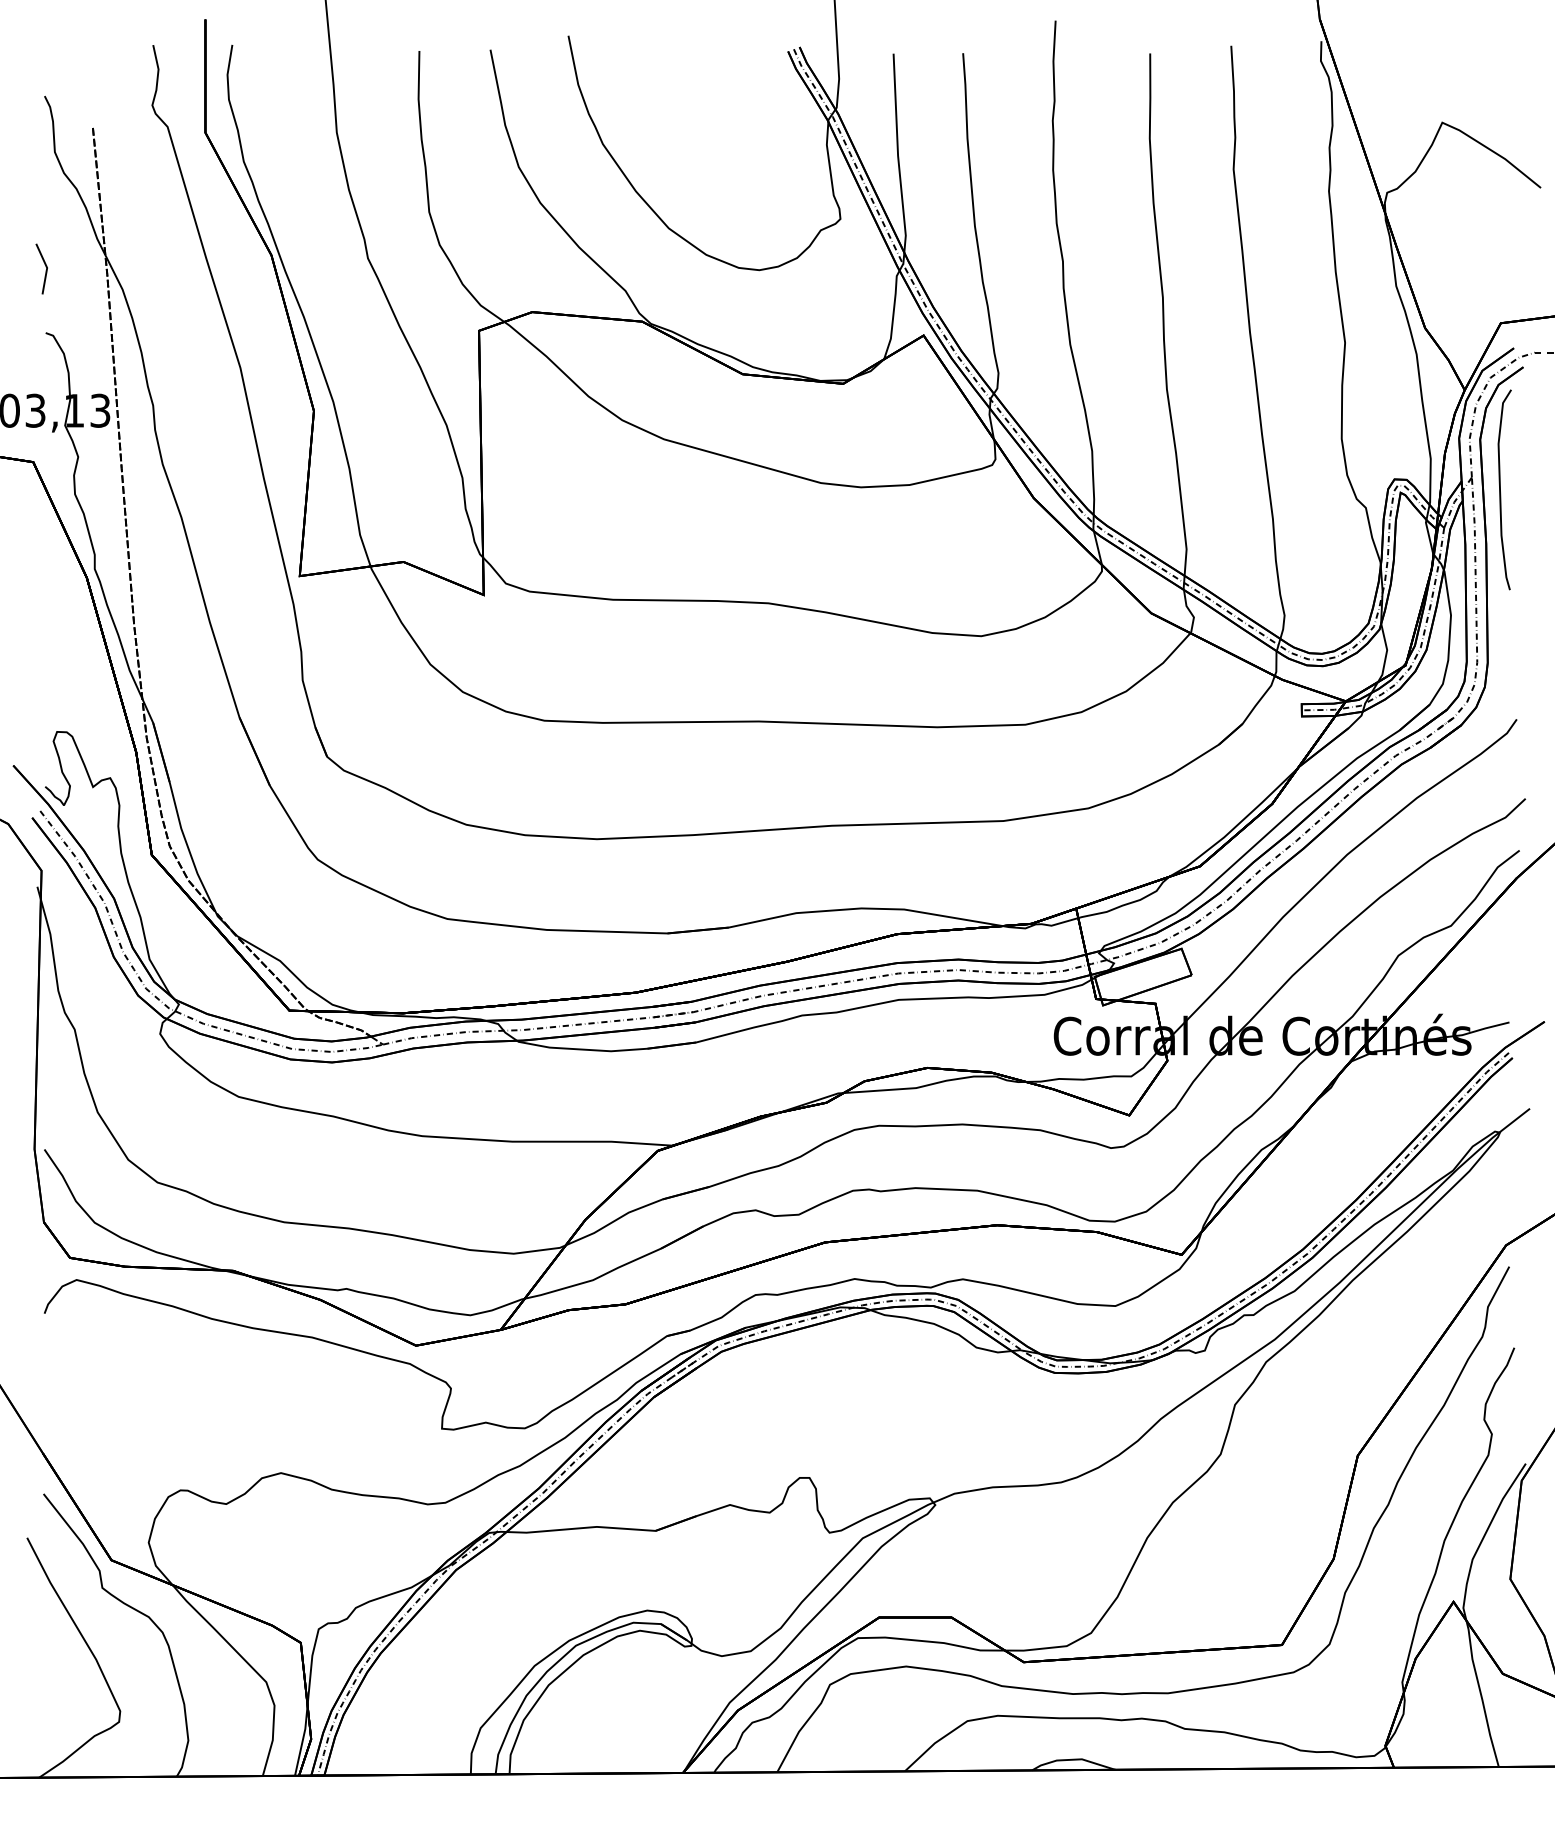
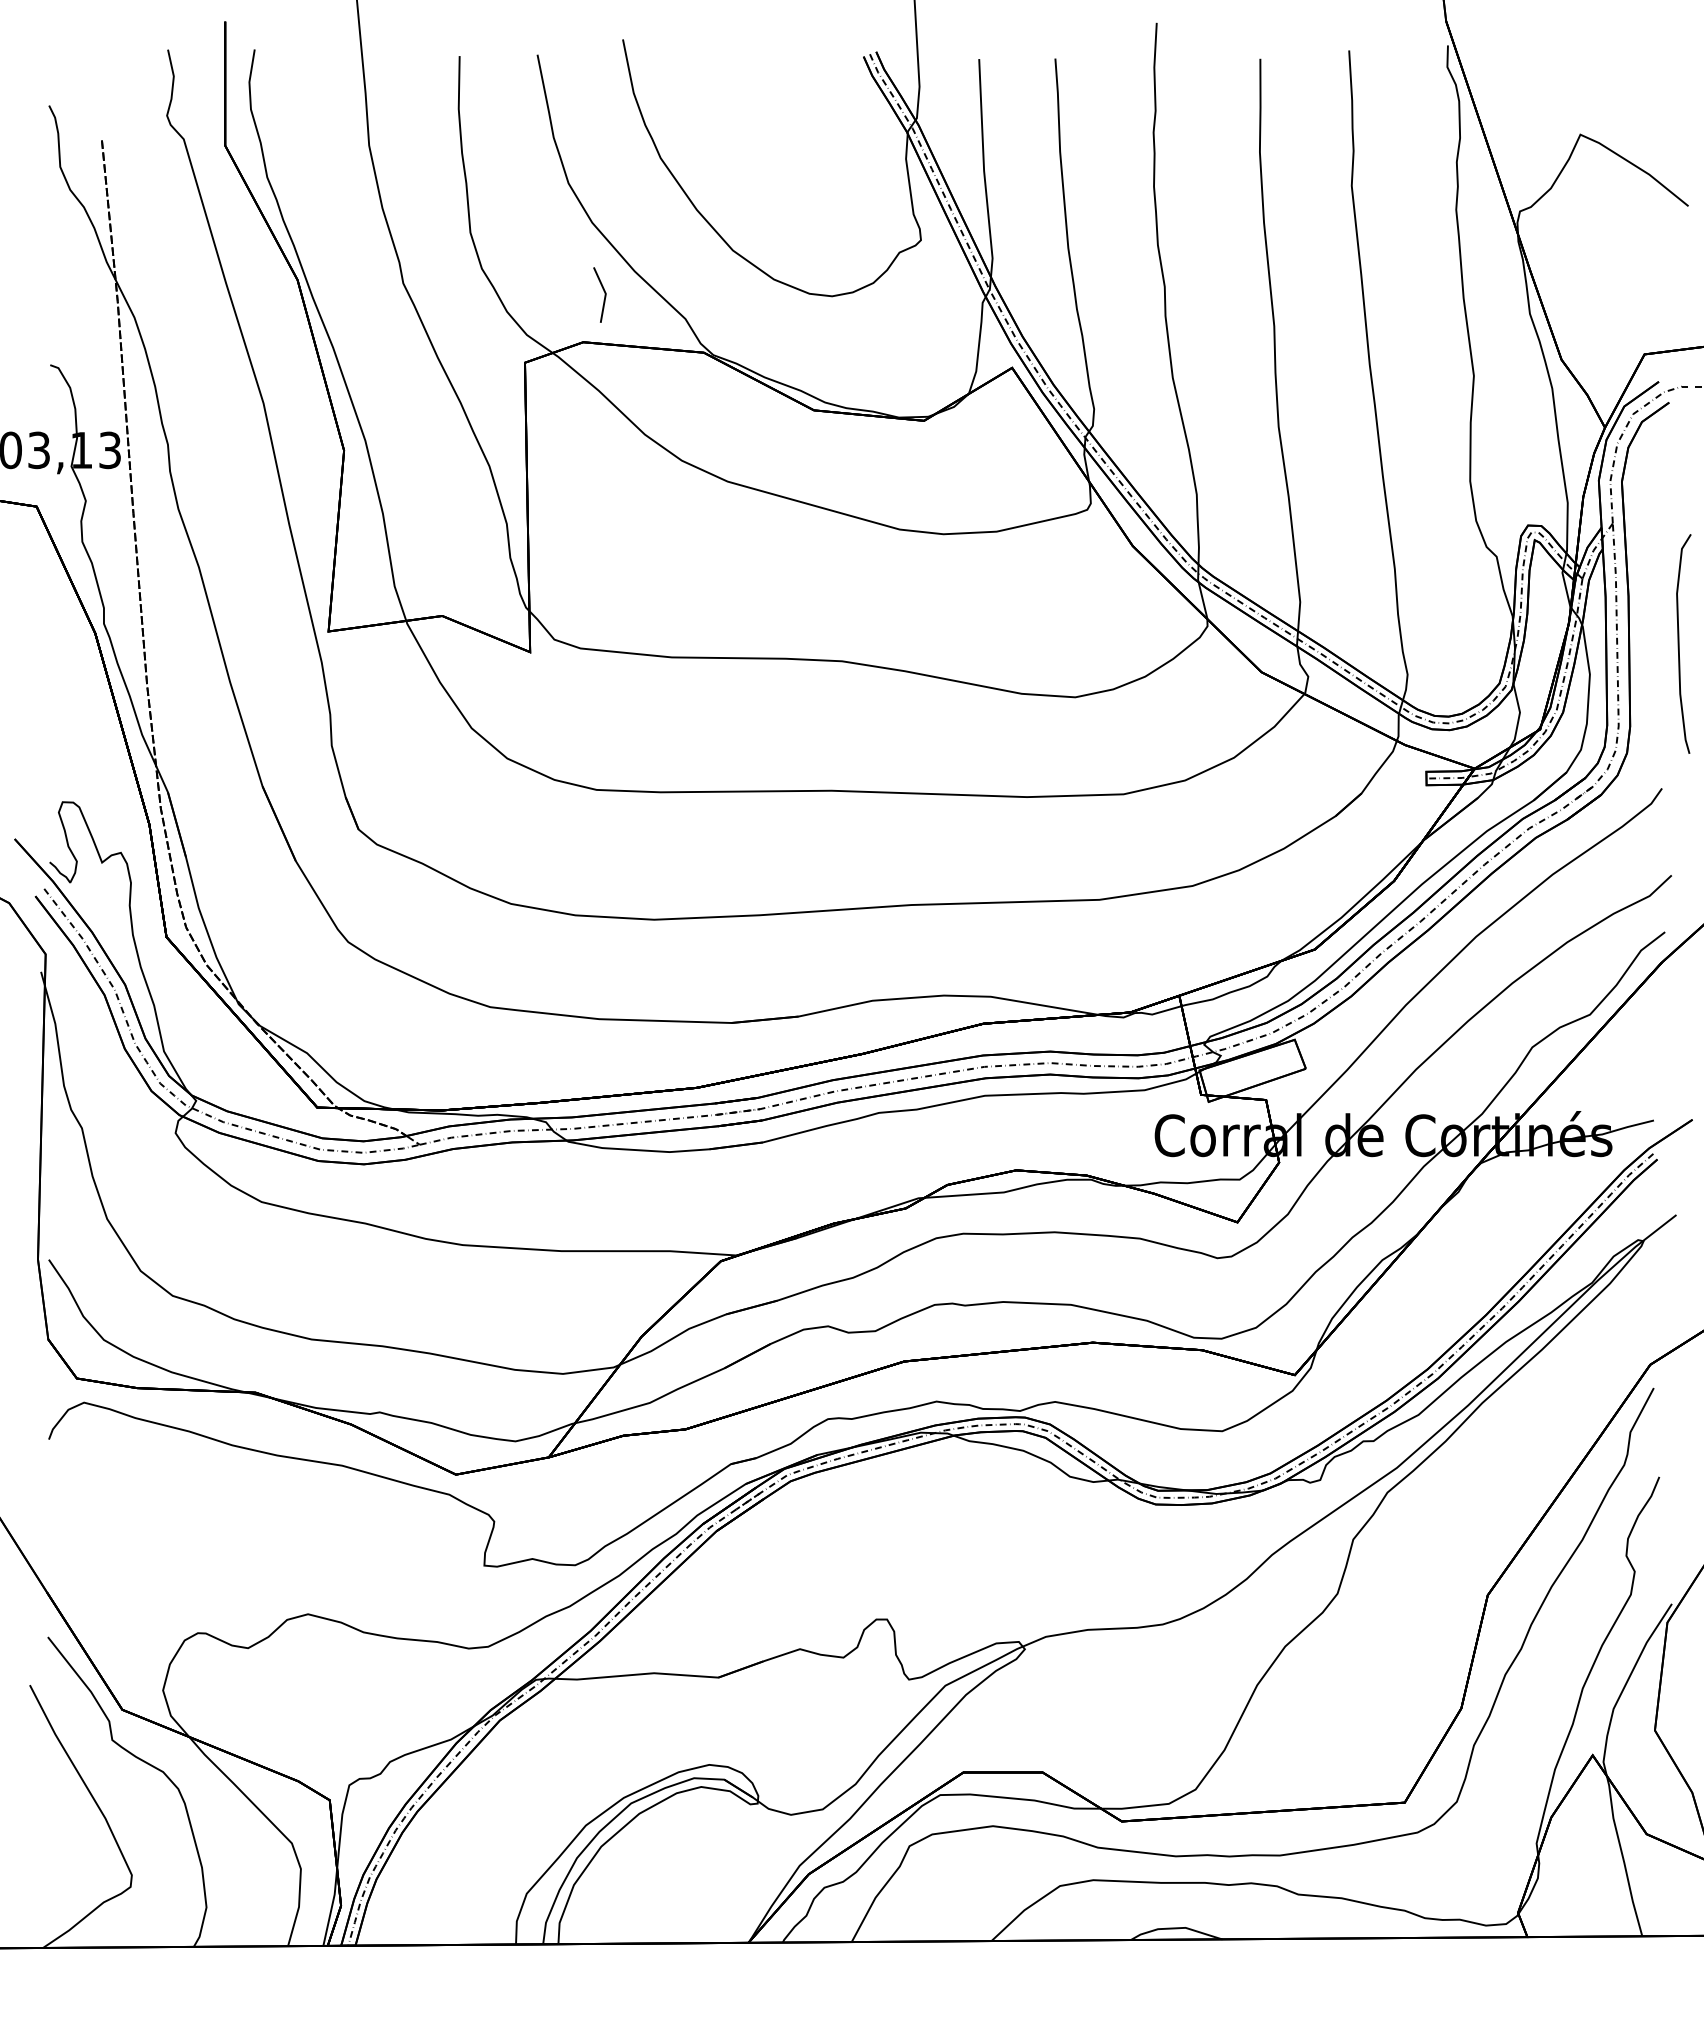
line: (45, 265) -> (603, 291), moved
curve: (1500, 489) -> (1679, 643), moved

